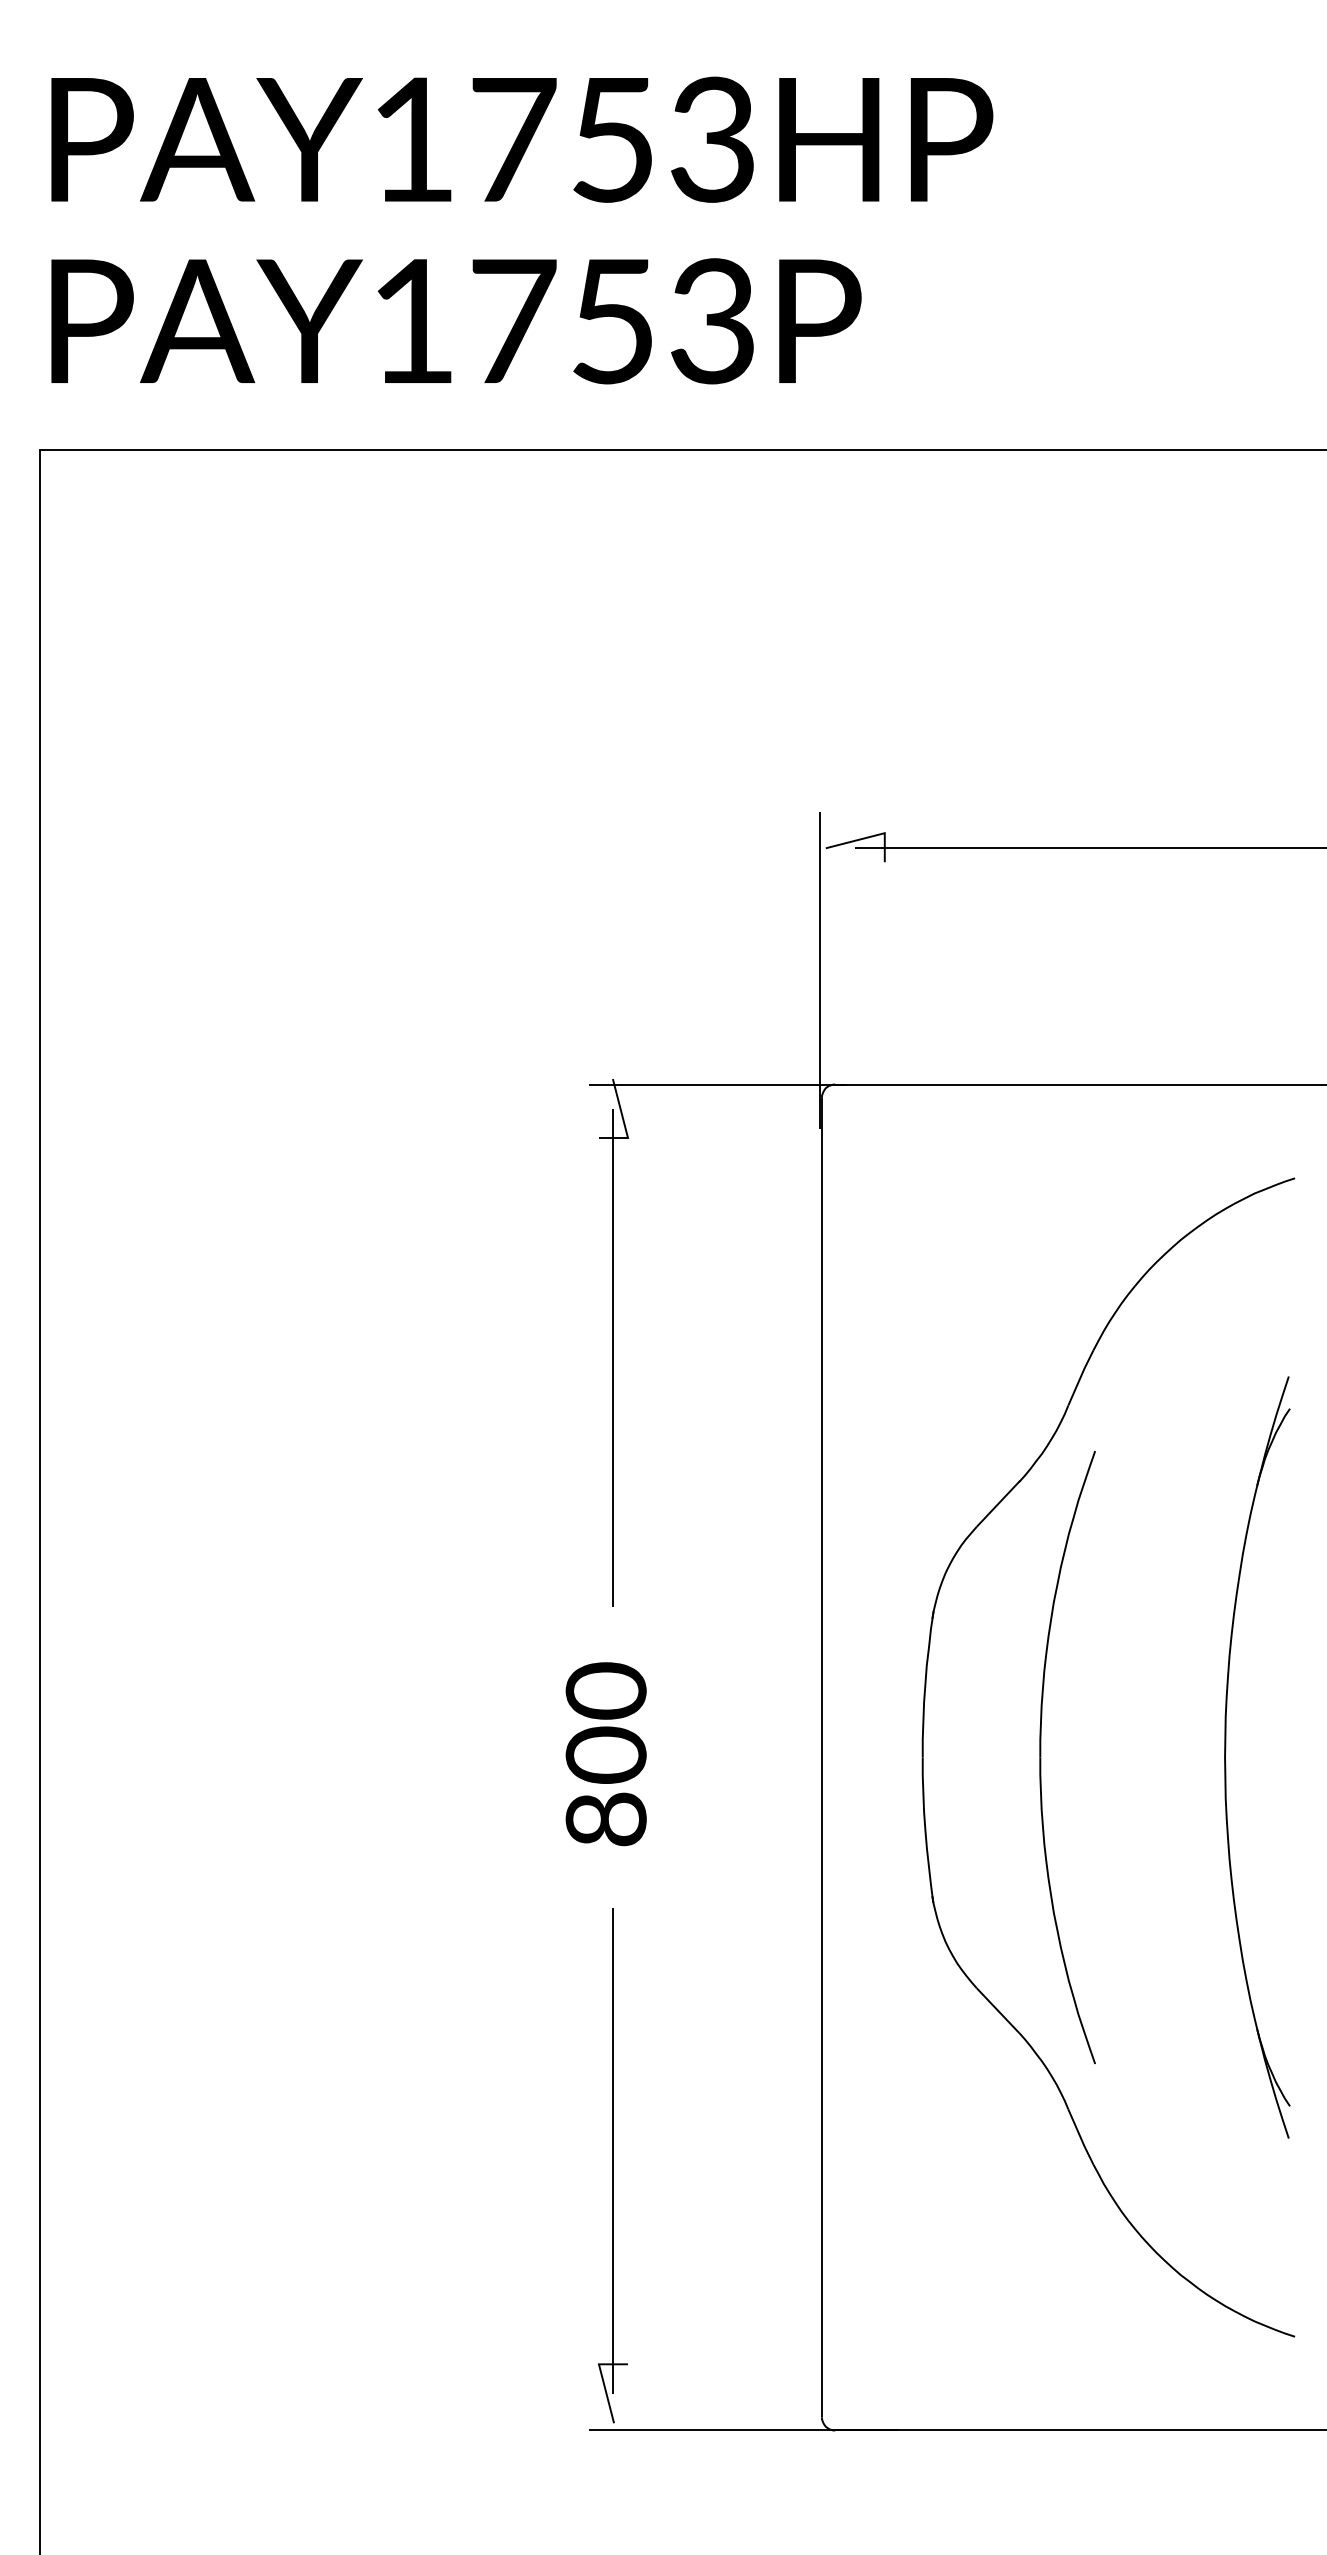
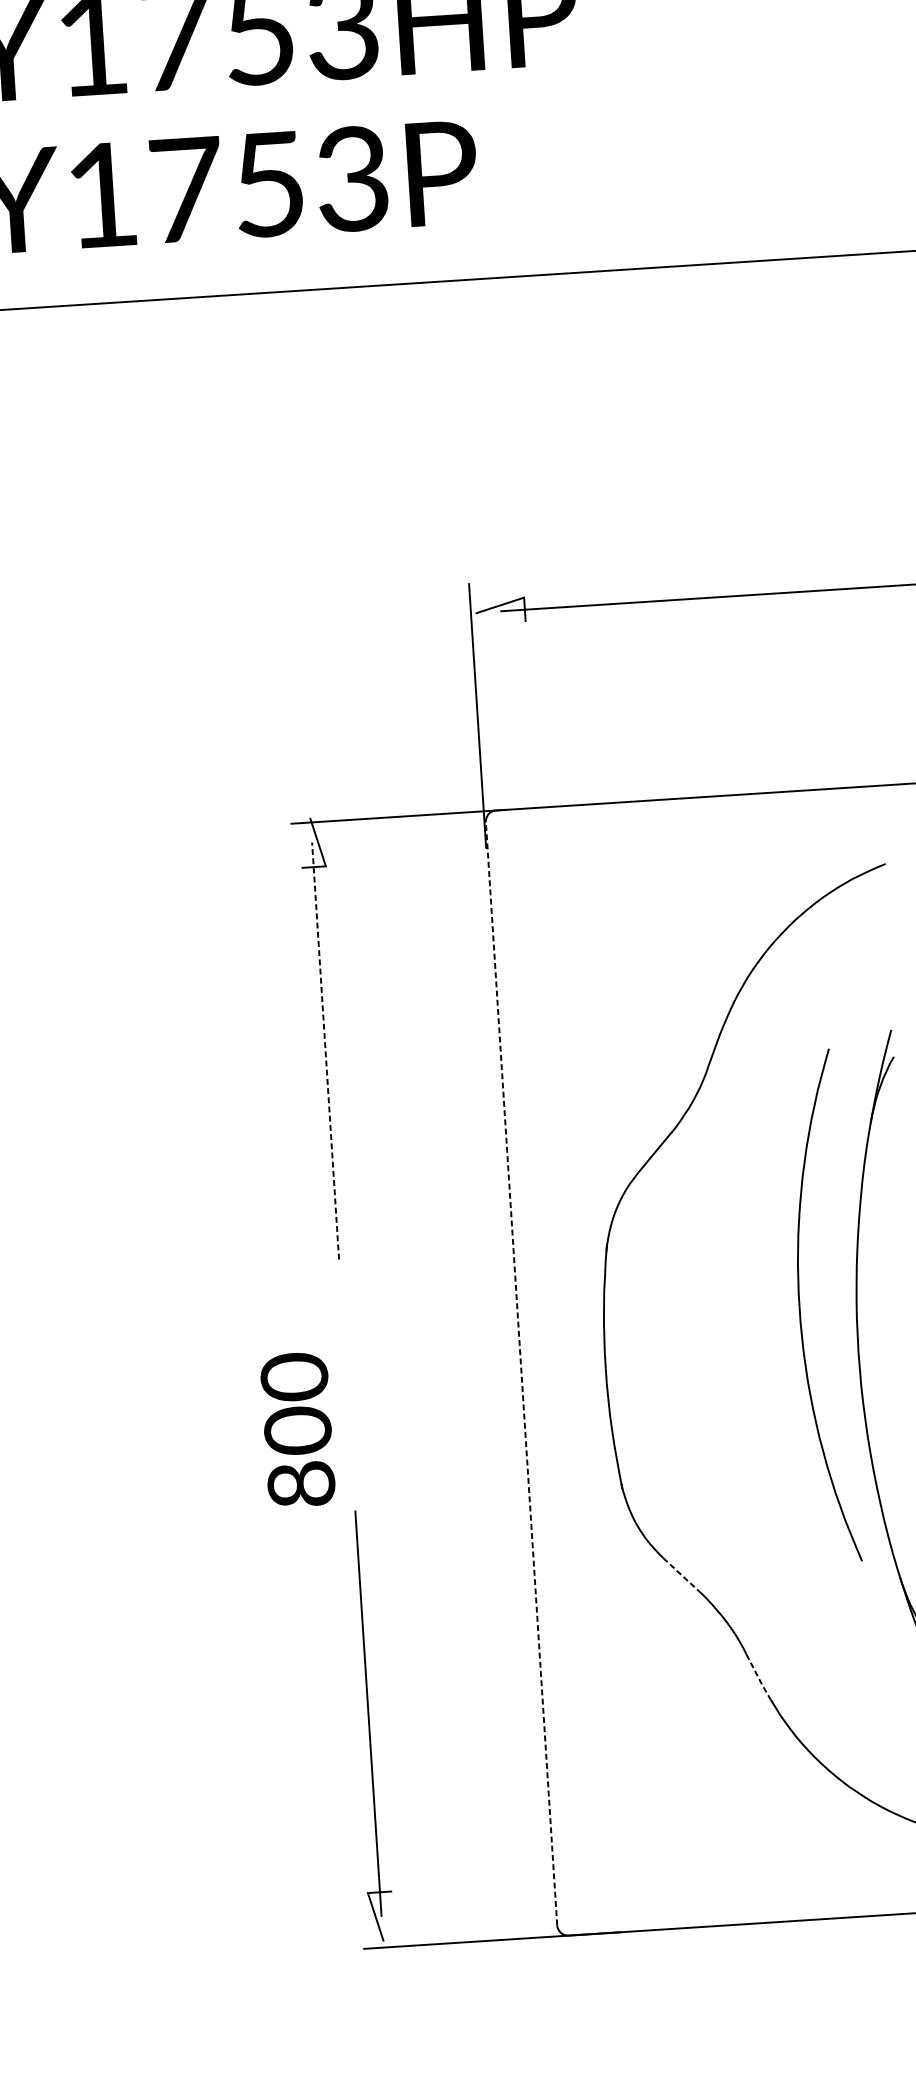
line: (613, 1357) -> (325, 1050), solid -> dashed
text: (605, 1754) -> (297, 1430), moved
line: (821, 1757) -> (521, 1373), solid -> dashed
part: (1041, 1757) -> (800, 1307), moved
line: (997, 2010) -> (681, 1575), solid -> dashed
line: (1080, 2137) -> (758, 1677), solid -> dashed

